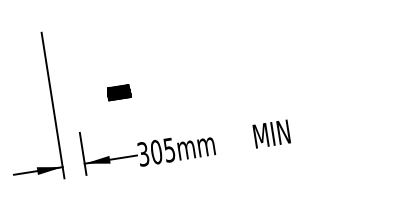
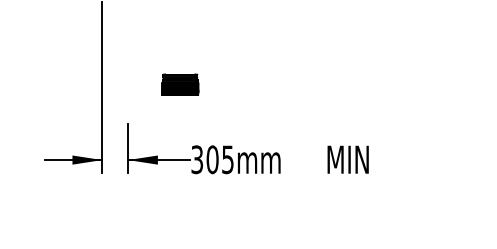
part: (119, 92) -> (180, 84), size x1.43

